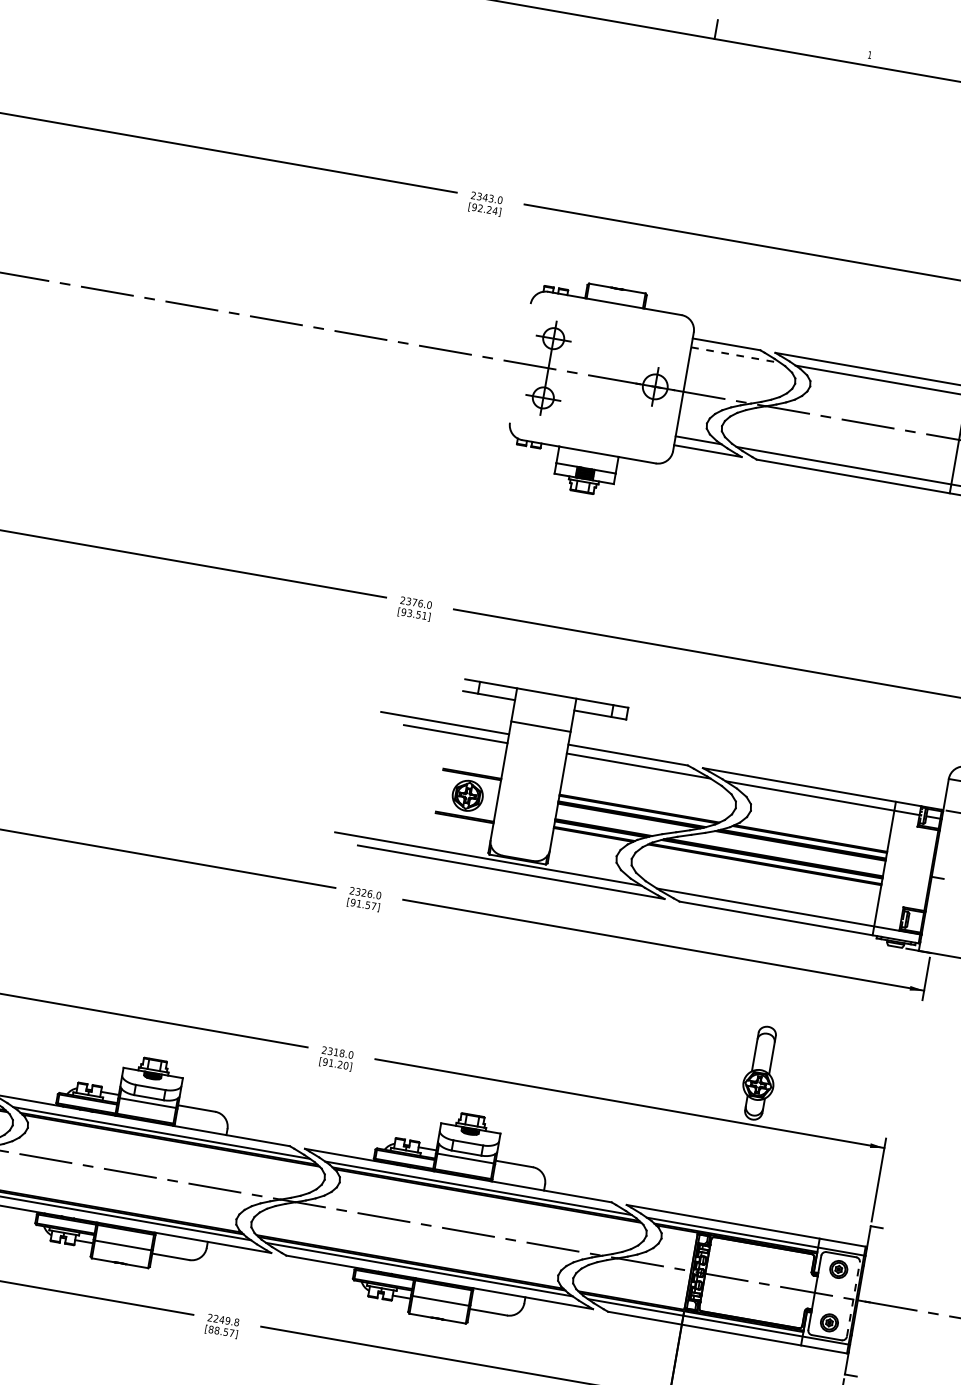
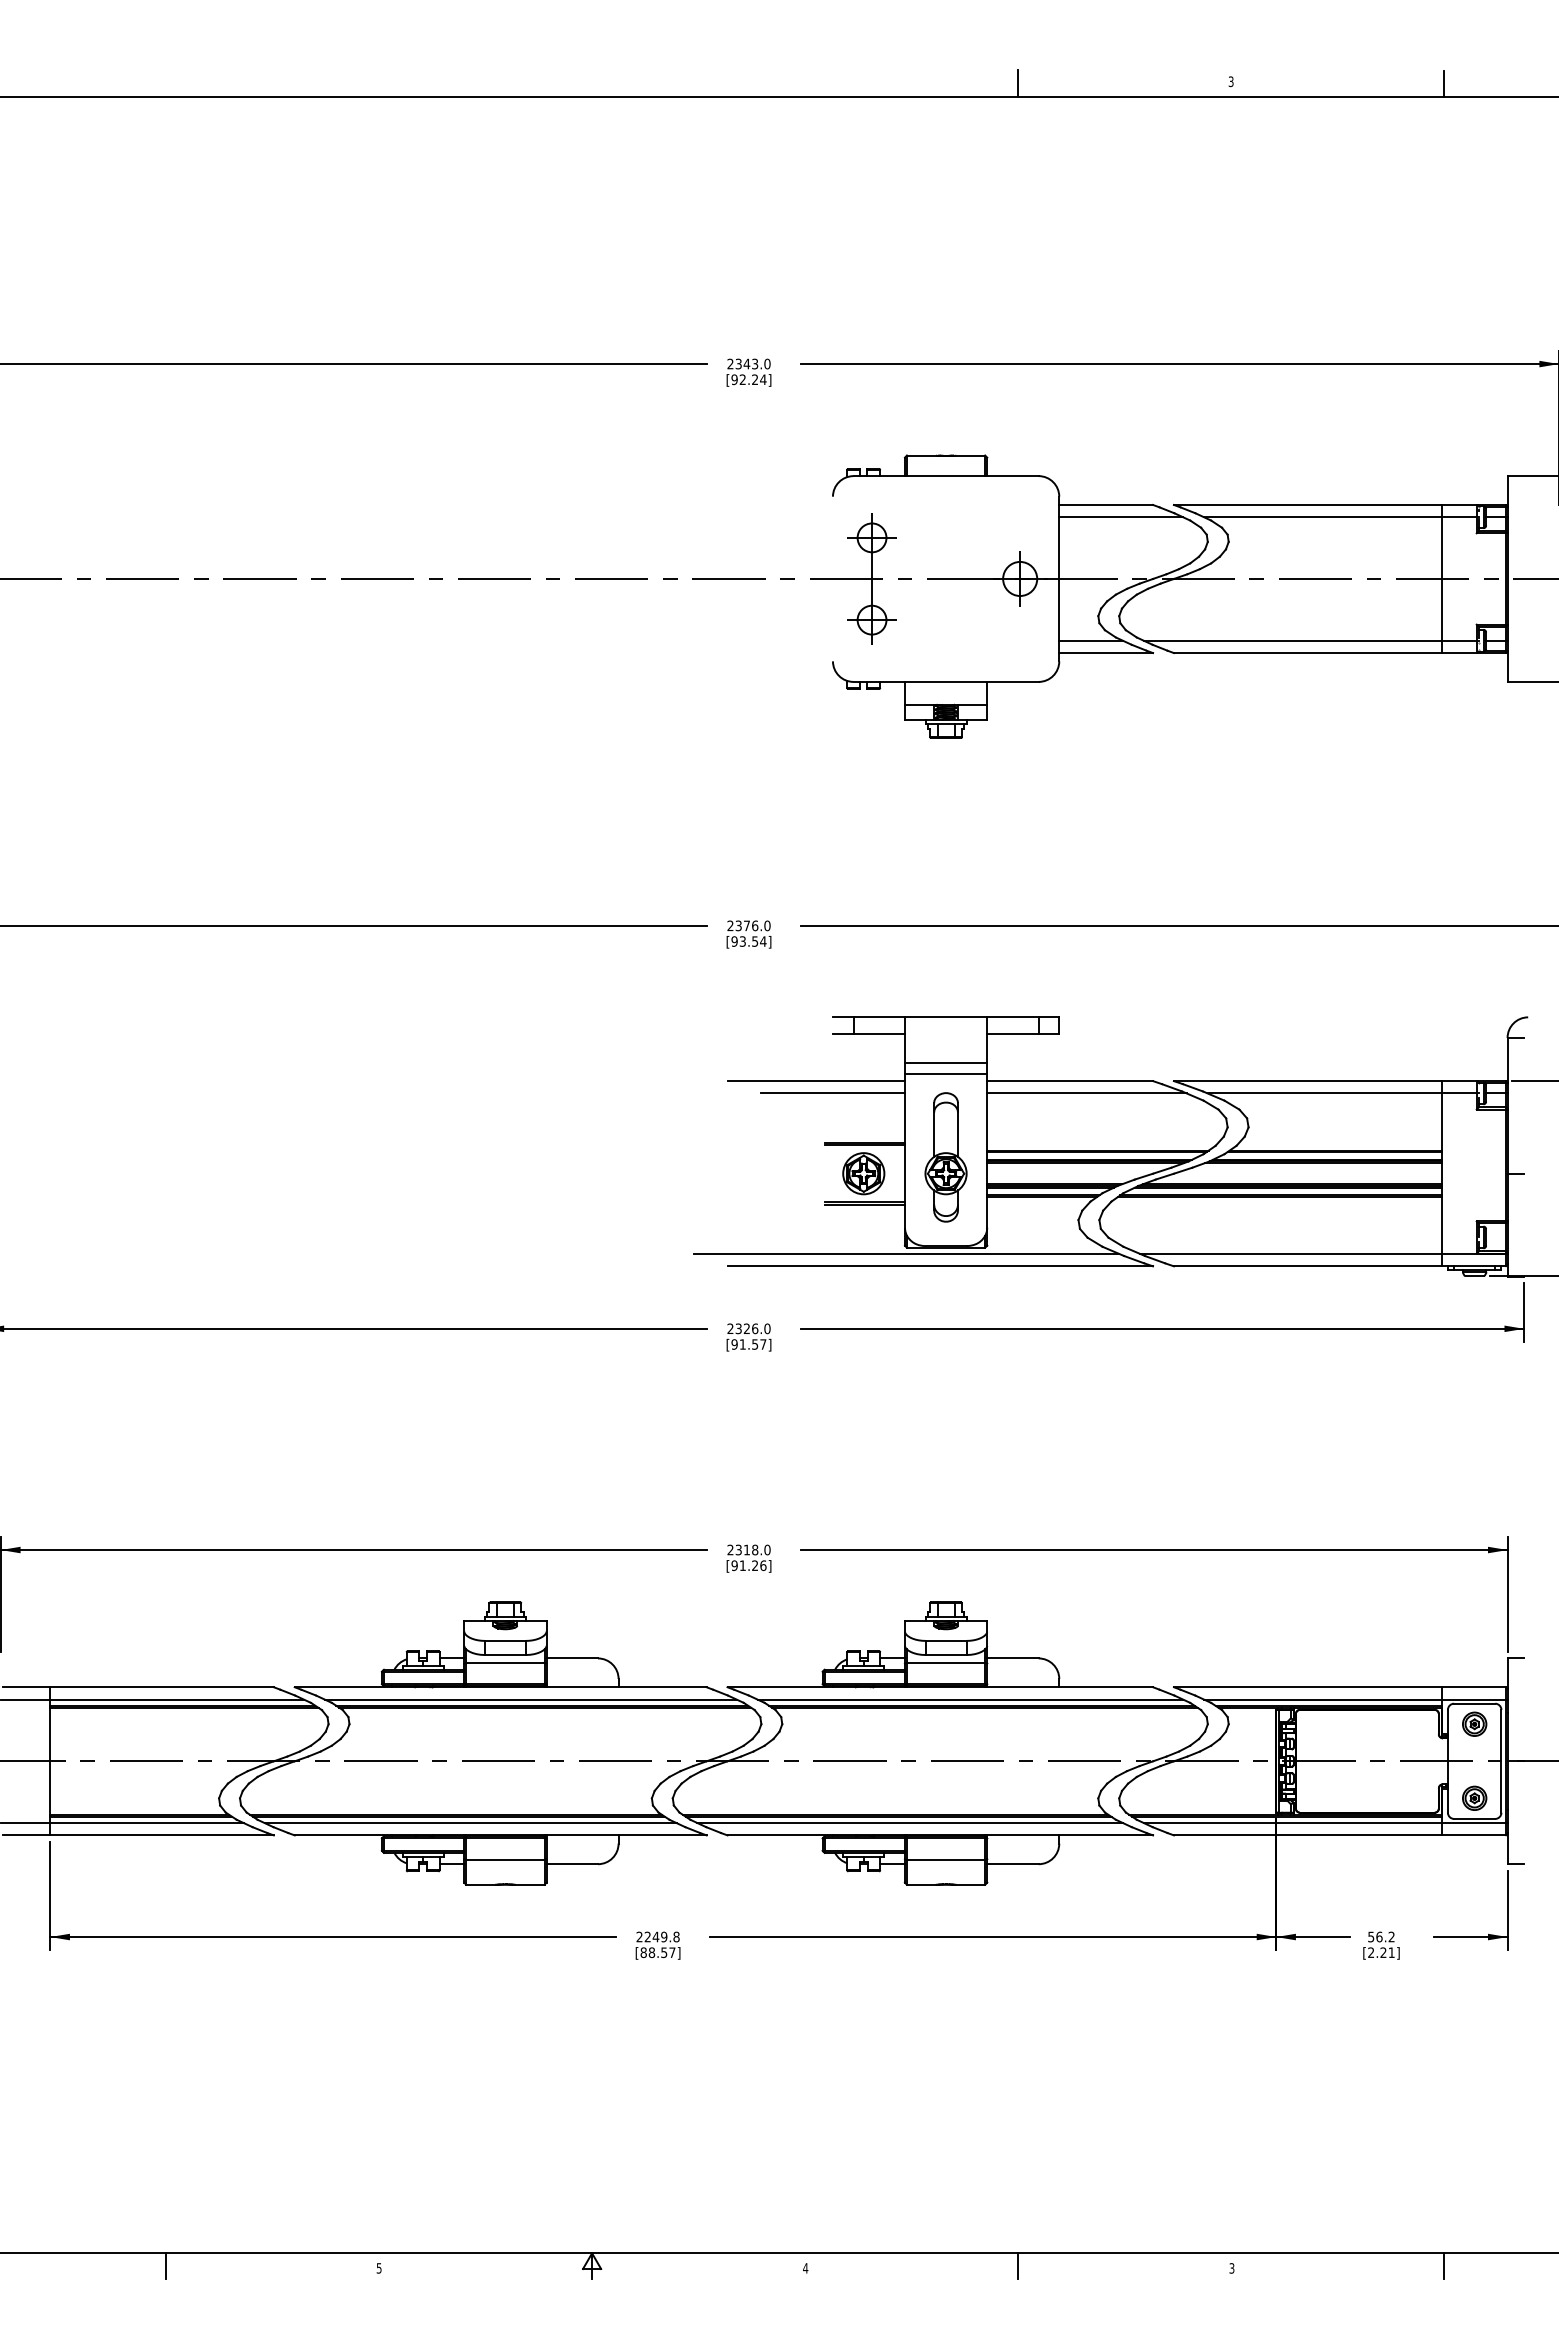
text: (869, 54) -> (1230, 81), 1 -> 3
line: (736, 355) -> (1121, 517), dashed -> solid
text: (424, 615) -> (763, 941), [93.51] -> [93.54]
line: (539, 734) -> (945, 1074), added
text: (346, 1065) -> (763, 1565), [91.20] -> [91.26]
part: (760, 1073) -> (945, 1157), moved
line: (853, 1298) -> (1501, 1760), dashed -> solid

